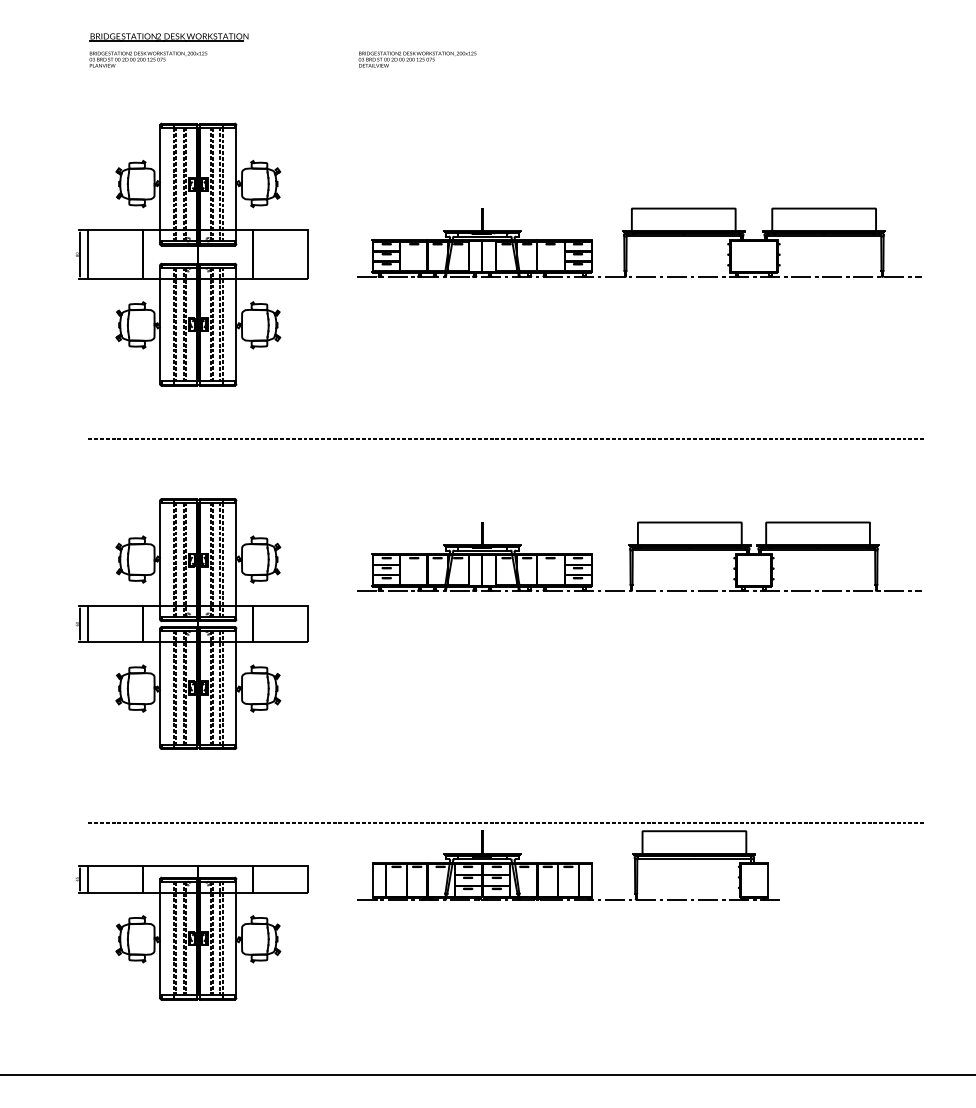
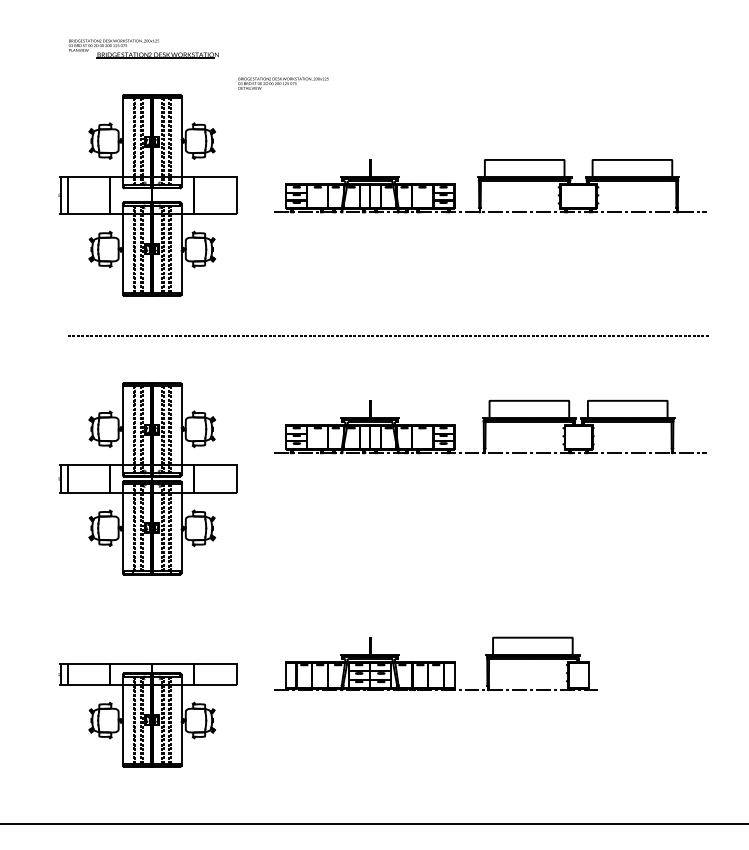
part: (168, 37) -> (157, 55), moved
text: (417, 59) -> (283, 83), moved
line: (506, 823) -> (388, 631), removed

